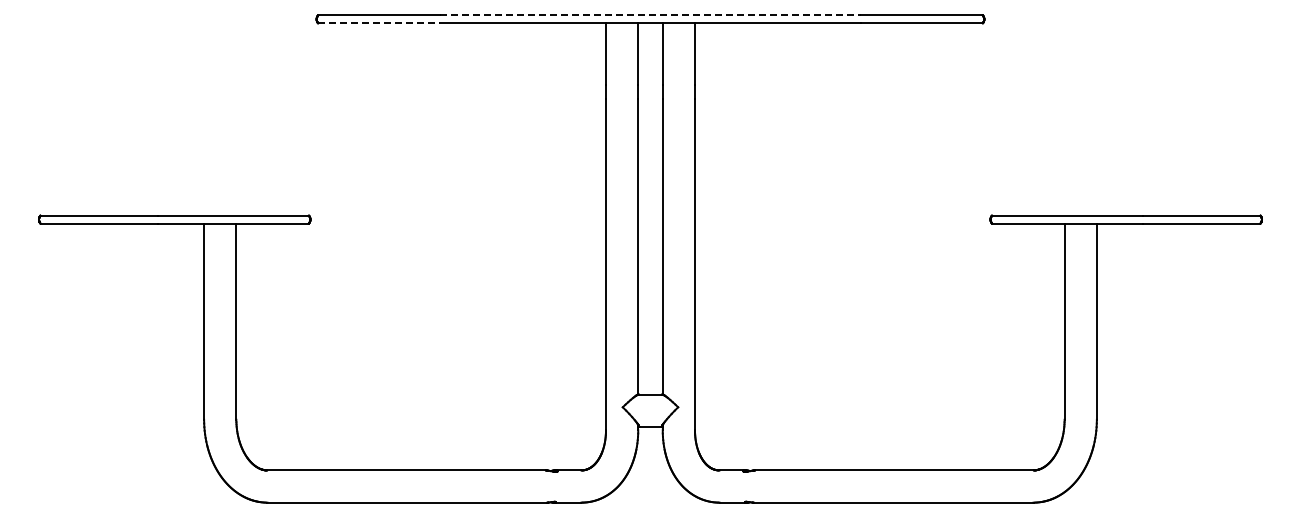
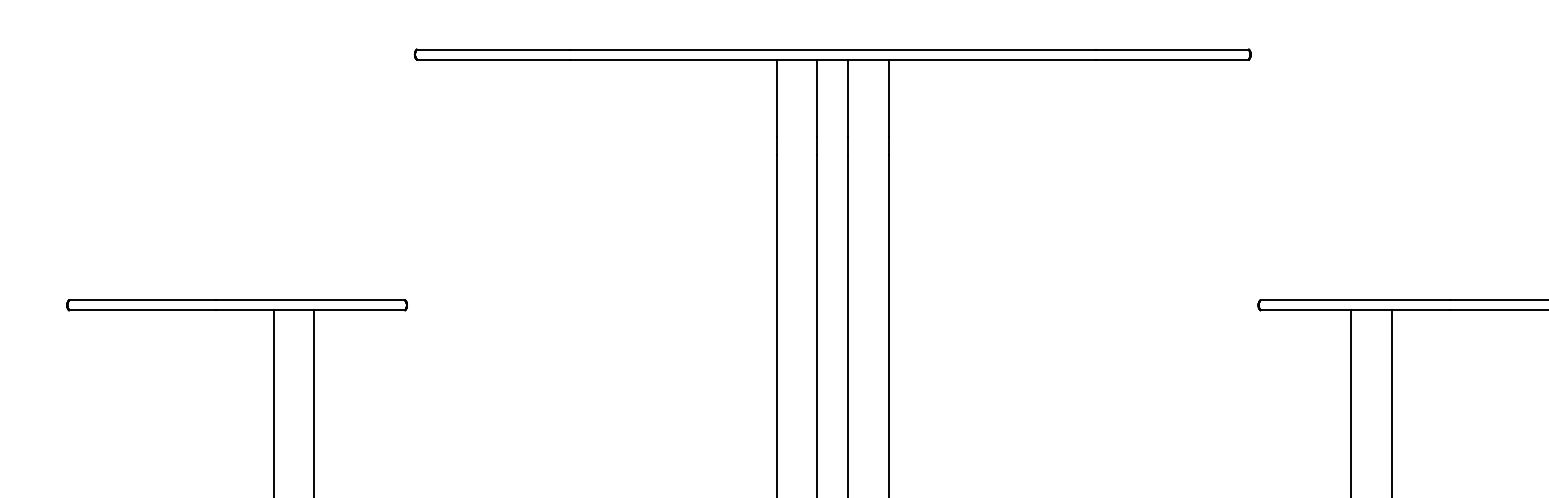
line: (651, 15) -> (834, 49), dashed -> solid
line: (379, 23) -> (493, 59), dashed -> solid

